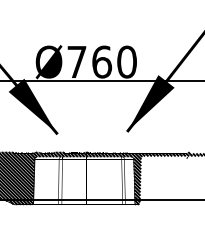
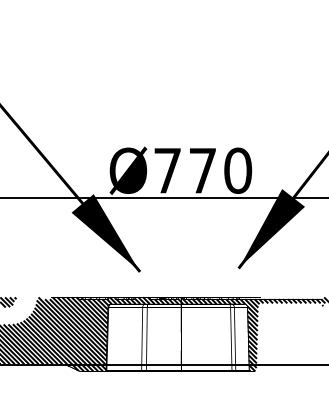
text: (102, 61) -> (203, 170), Ø760 -> Ø770

